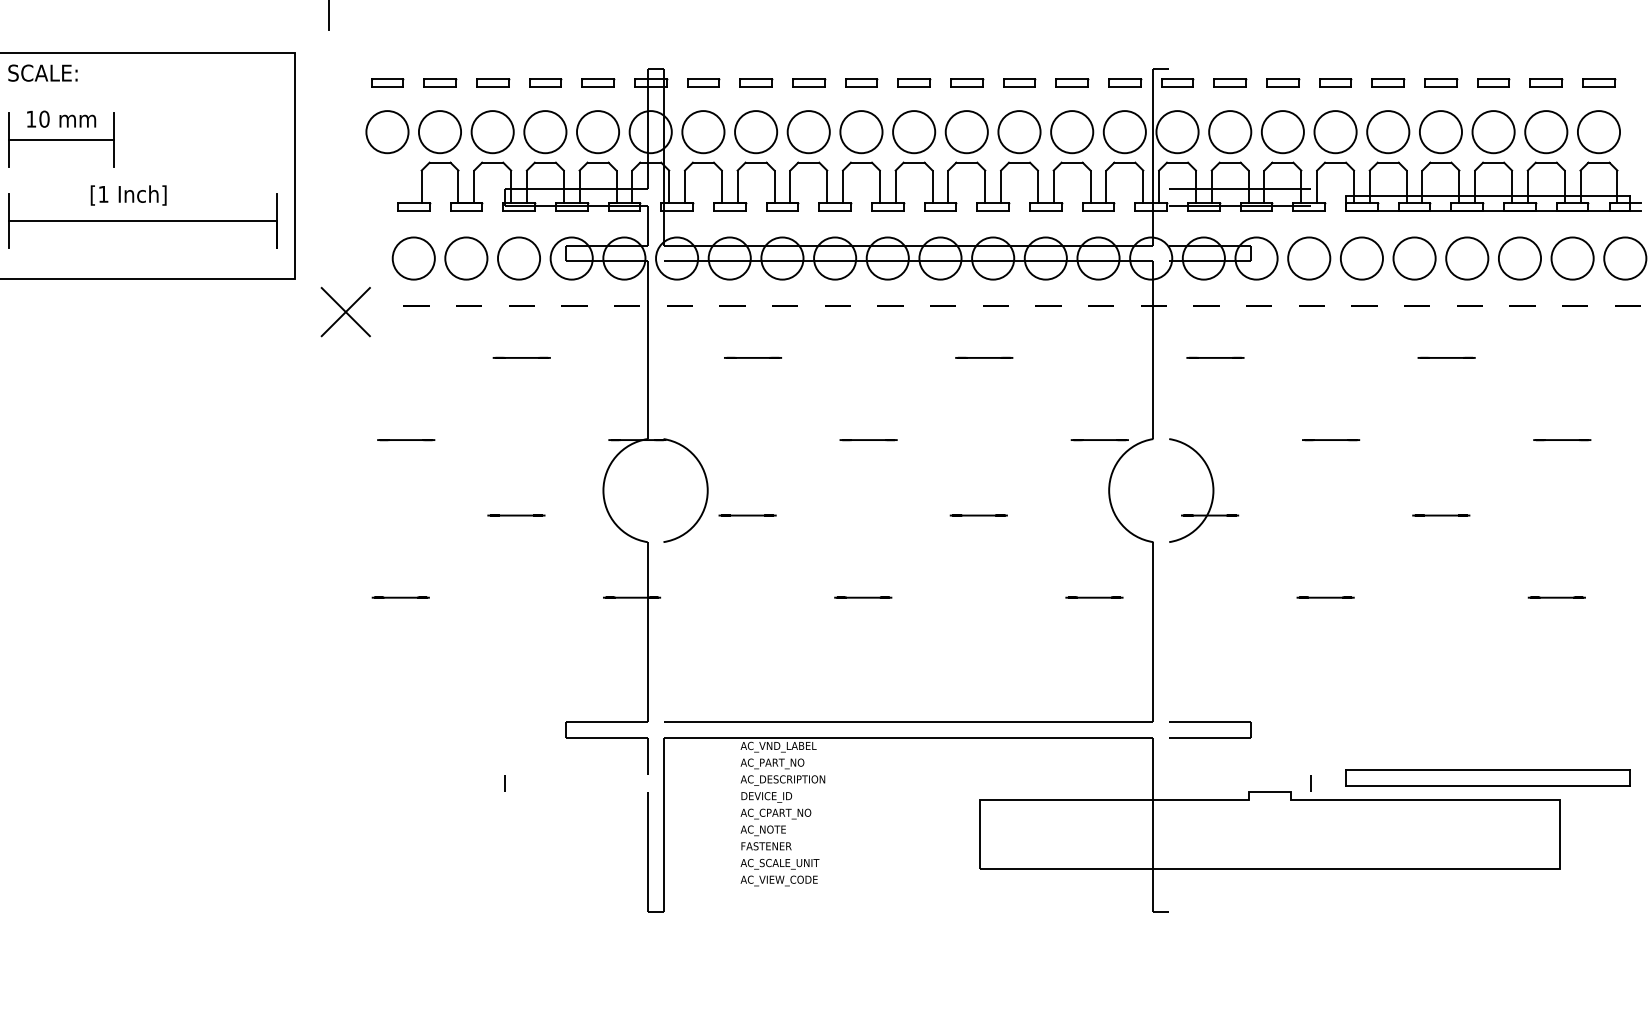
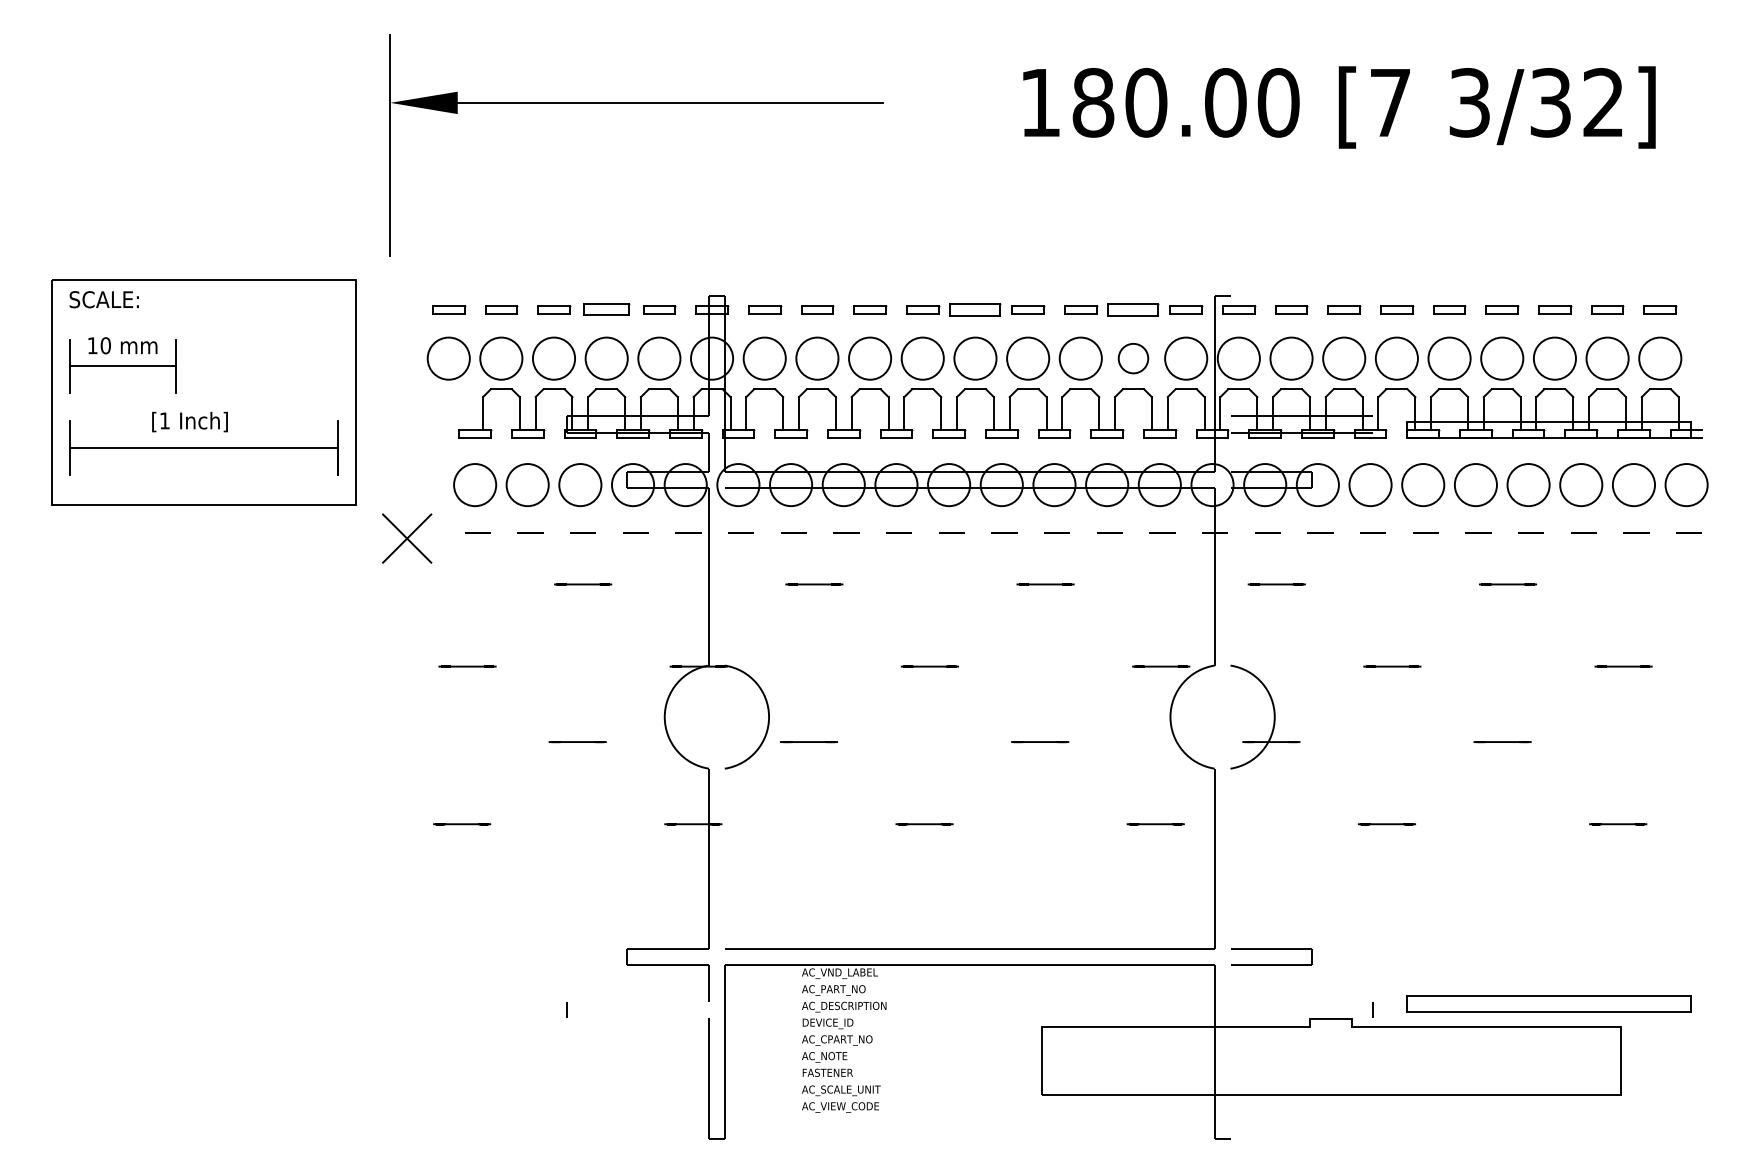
part: (546, 82) -> (607, 309), size x1.4
part: (914, 82) -> (975, 309), size x1.6
part: (1072, 82) -> (1133, 309), size x1.6
circle: (1072, 131) -> (1133, 358), size x0.7

